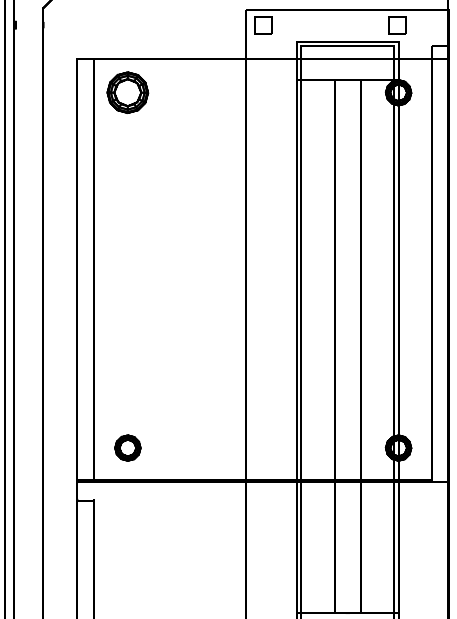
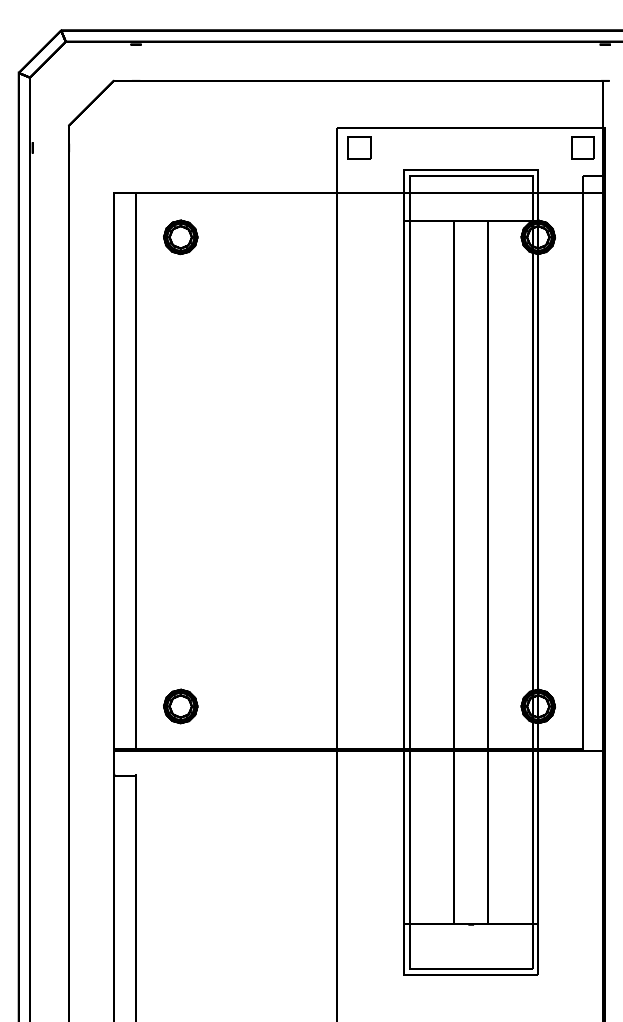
part: (397, 24) -> (582, 147), moved
part: (127, 92) -> (180, 237), size x0.62

